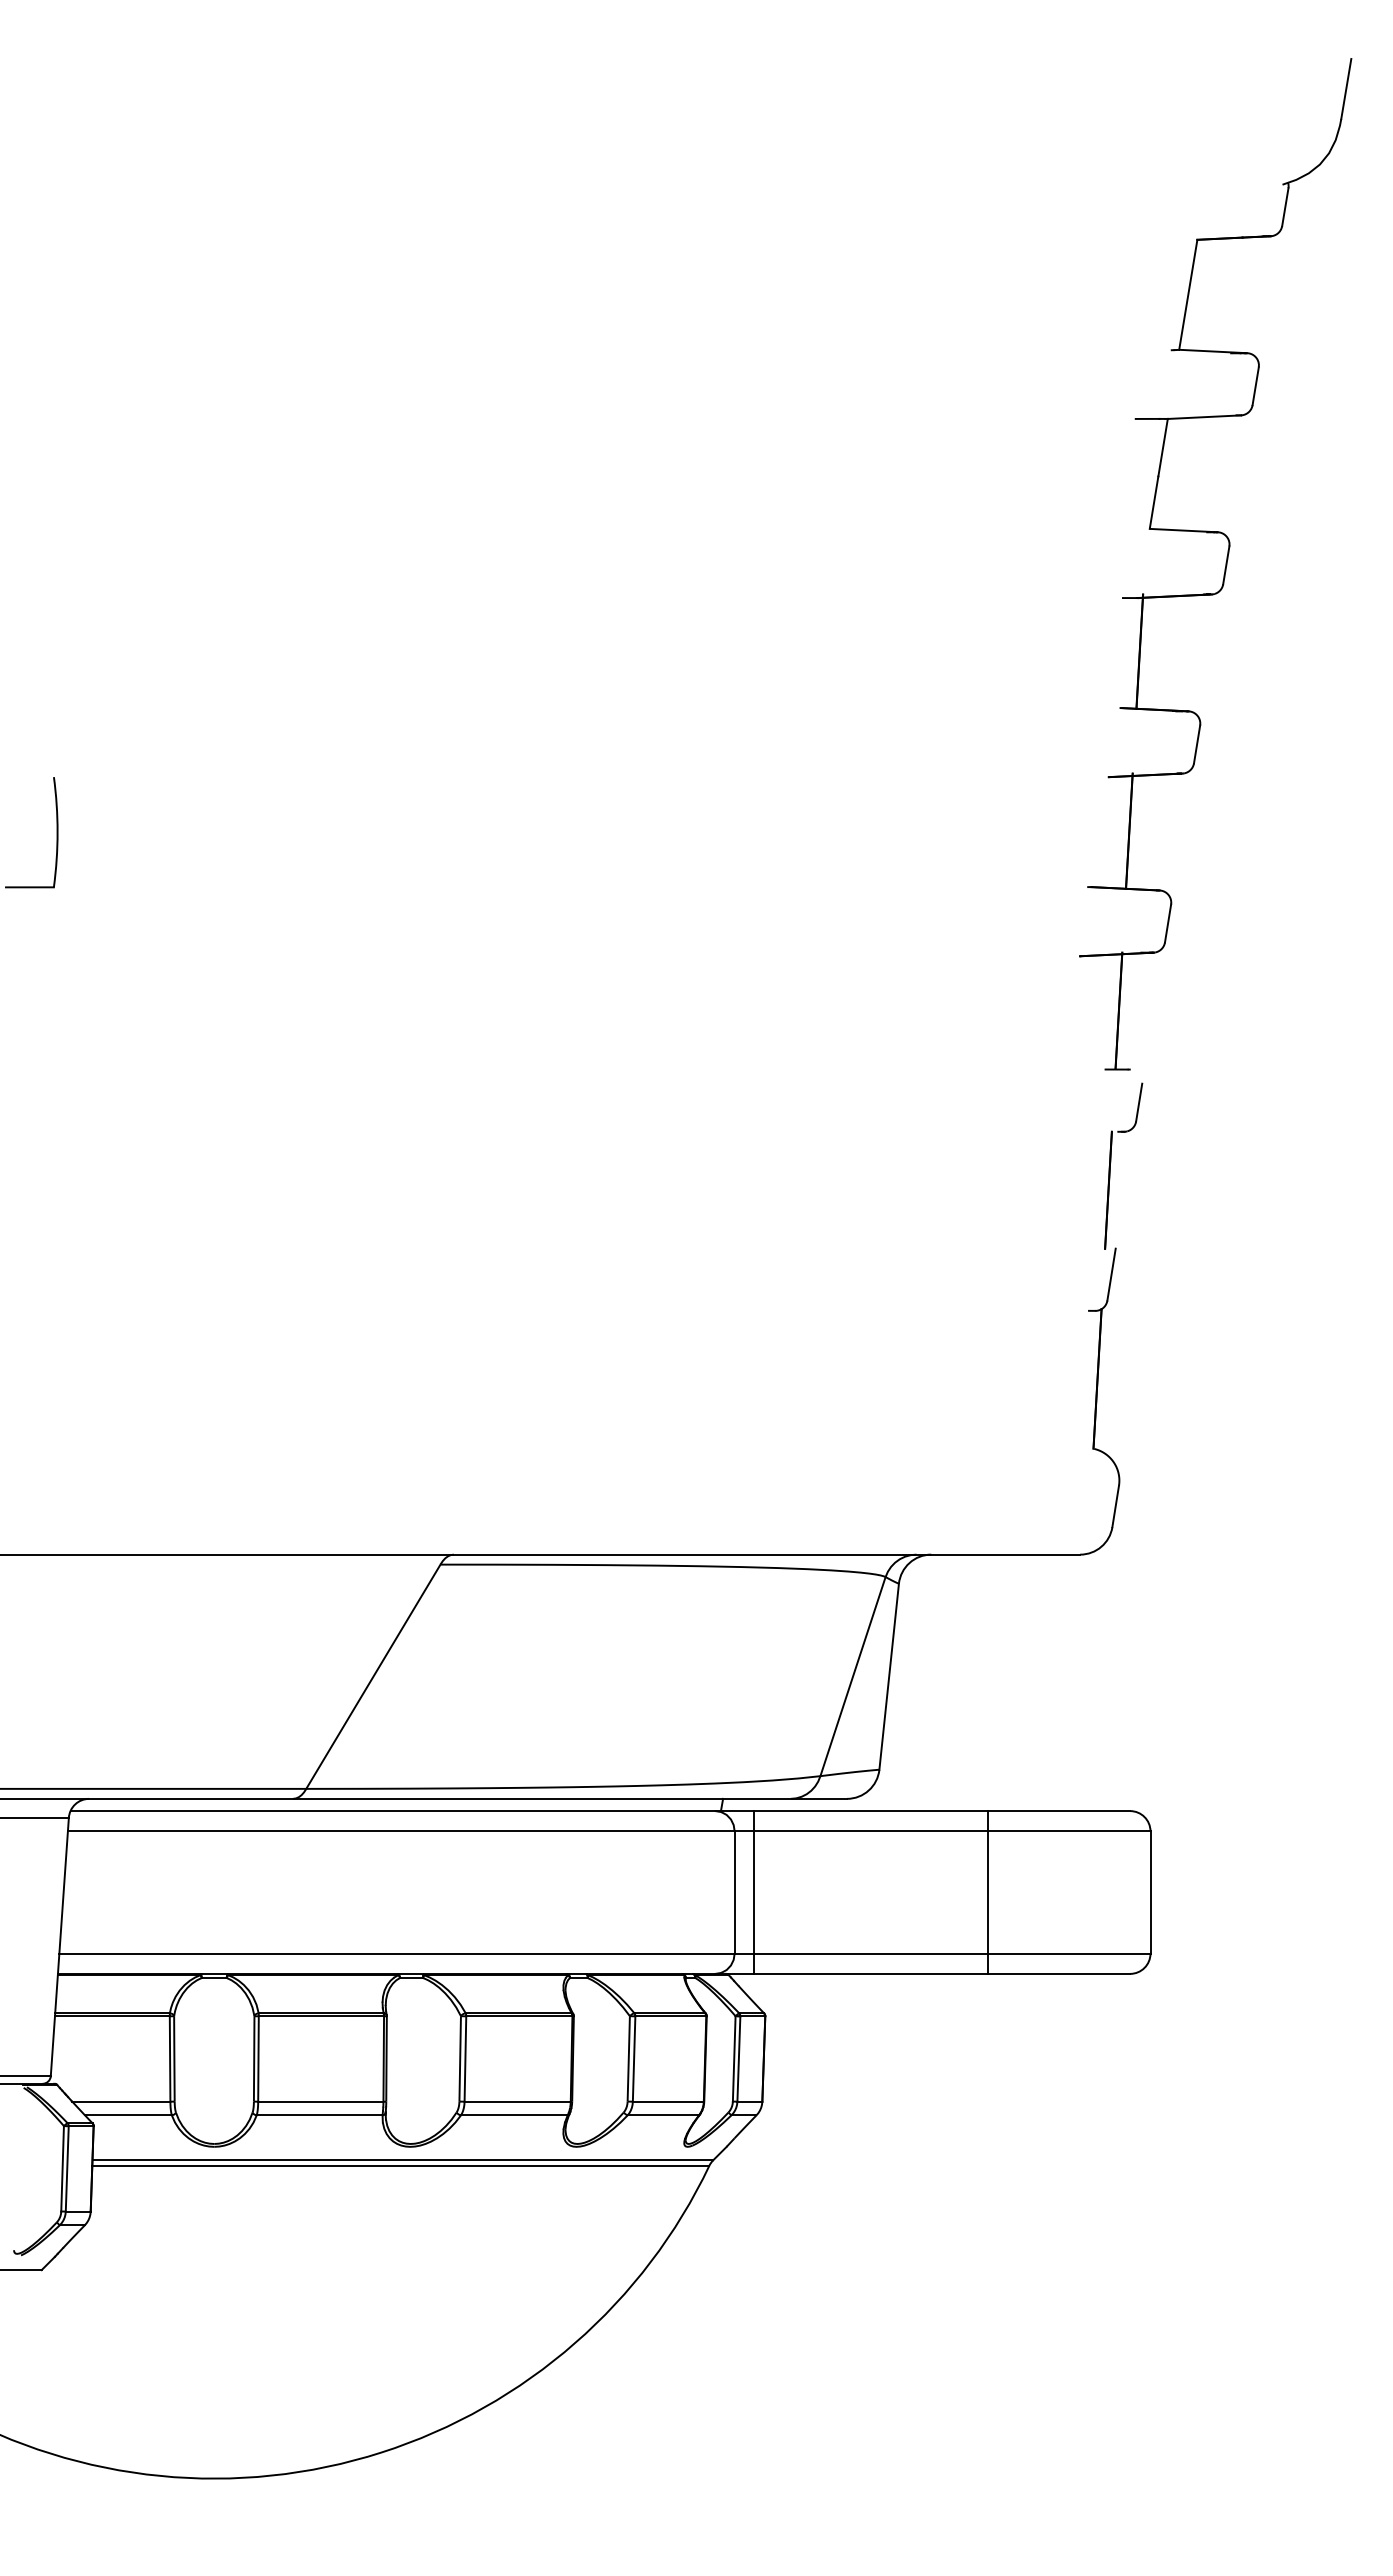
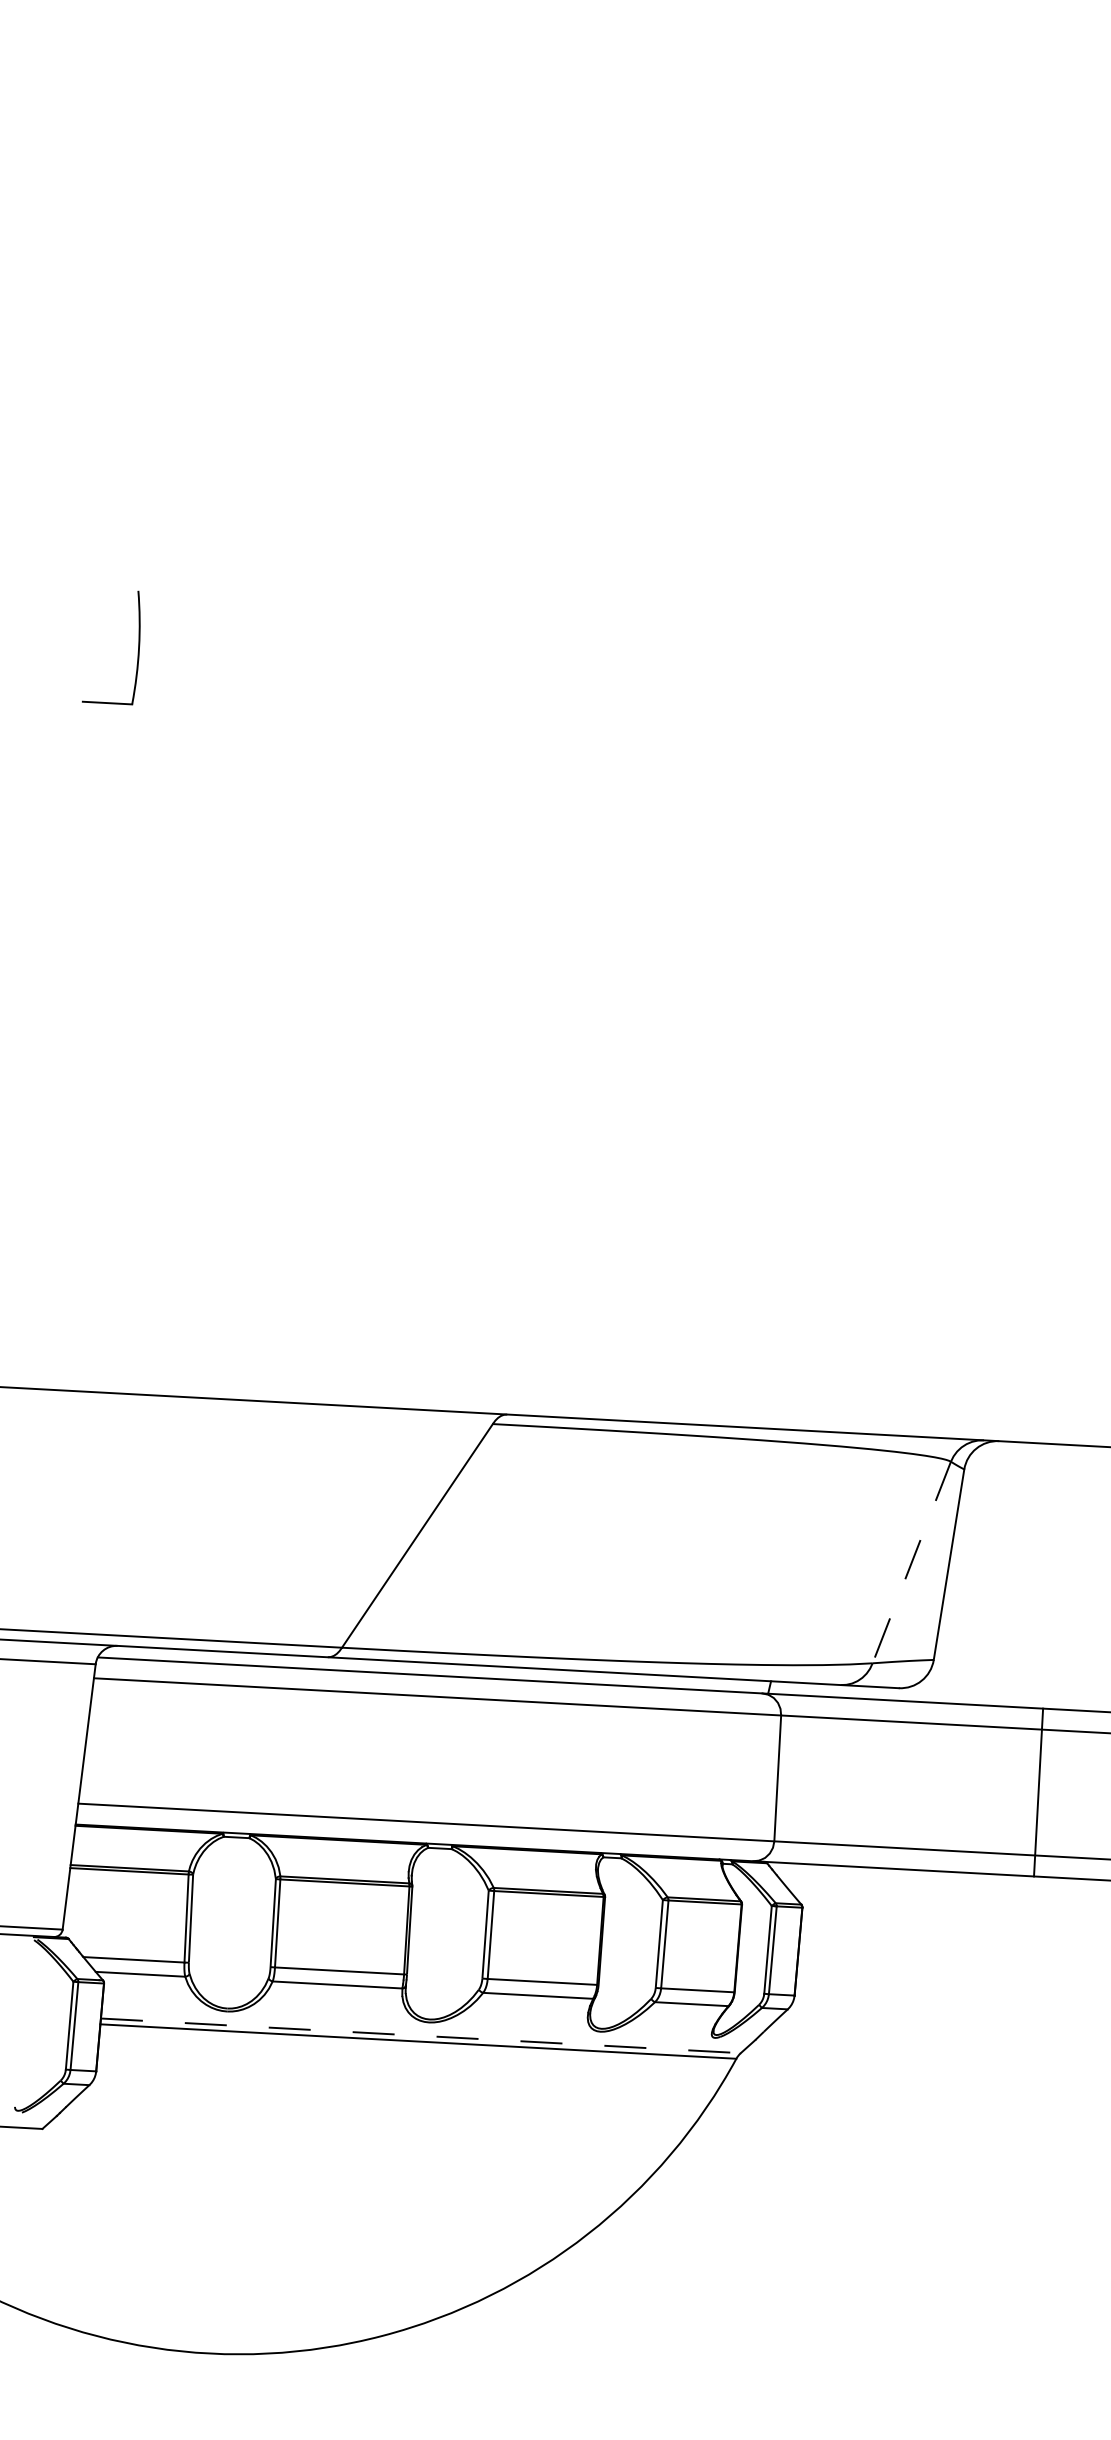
line: (853, 1676) -> (912, 1562), solid -> dashed
line: (753, 1892) -> (797, 1779), removed
line: (403, 2160) -> (421, 2036), solid -> dashed

